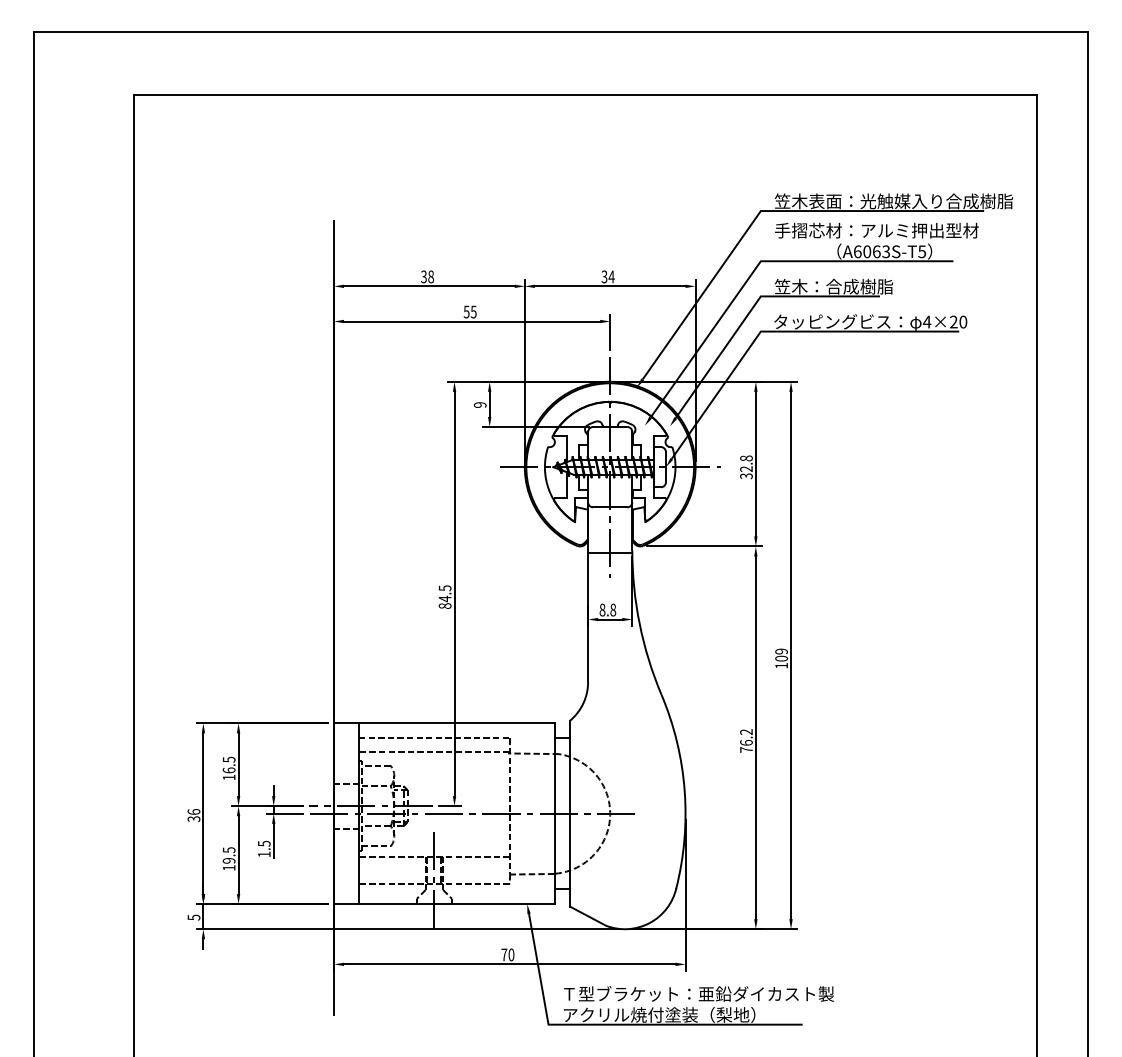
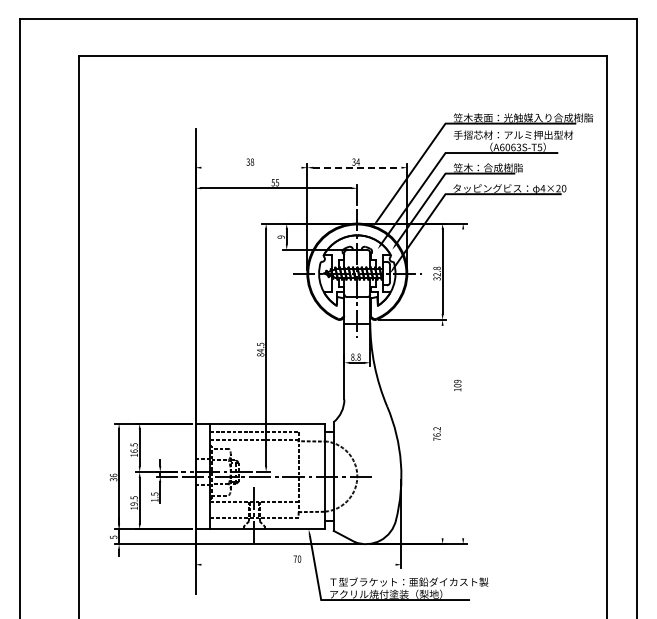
line: (429, 285) -> (251, 167), removed
line: (610, 285) -> (357, 167), solid -> dashed
line: (791, 654) -> (463, 383), removed
line: (755, 736) -> (442, 431), removed
line: (509, 963) -> (298, 564), removed

